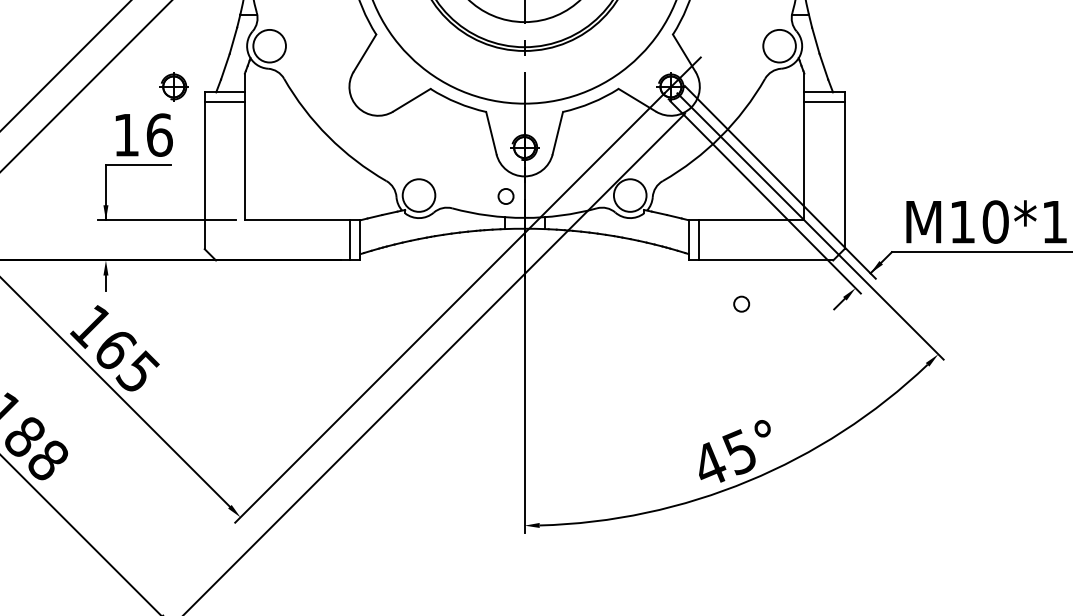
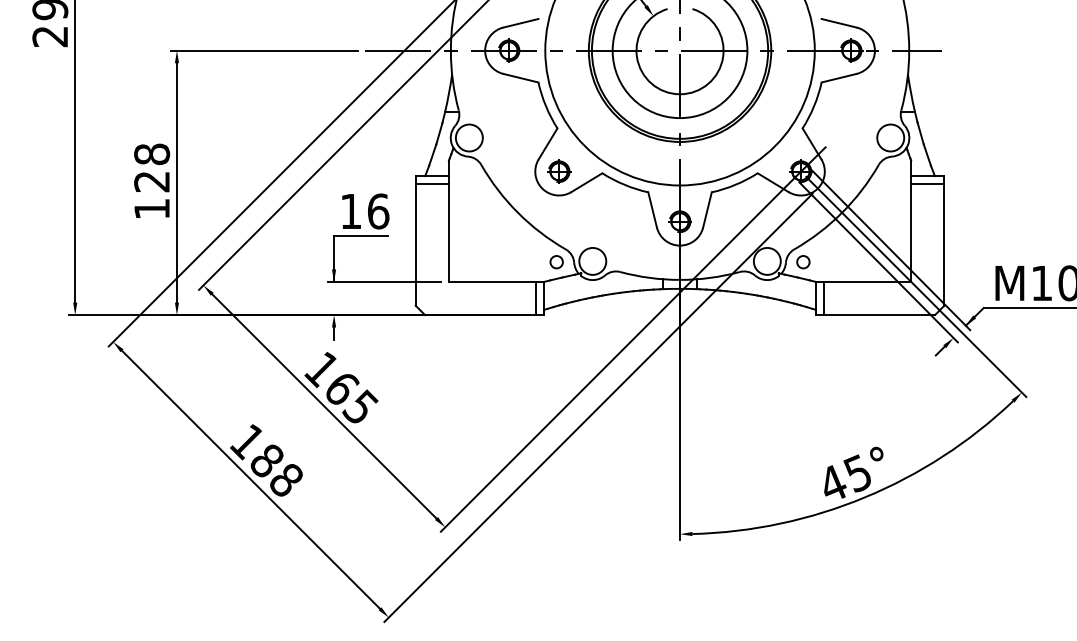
part: (174, 86) -> (559, 171), moved
circle: (505, 196) -> (556, 262), moved
circle: (741, 304) -> (803, 262), moved

